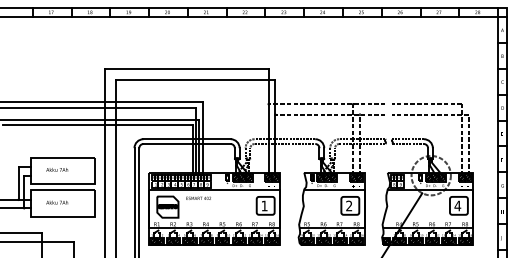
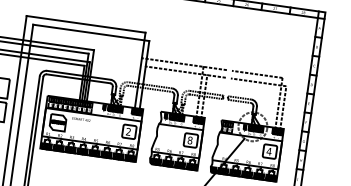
text: (264, 205) -> (128, 131), 1 -> 2
text: (349, 205) -> (190, 140), 2 -> 8

